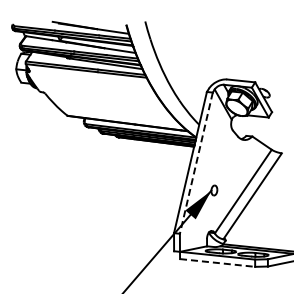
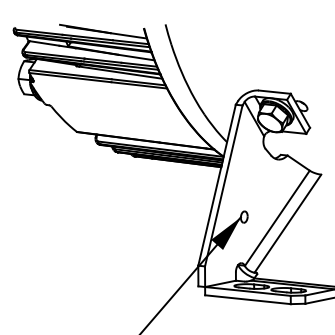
line: (196, 163) -> (223, 186), dashed -> solid
line: (217, 262) -> (247, 299), dashed -> solid

